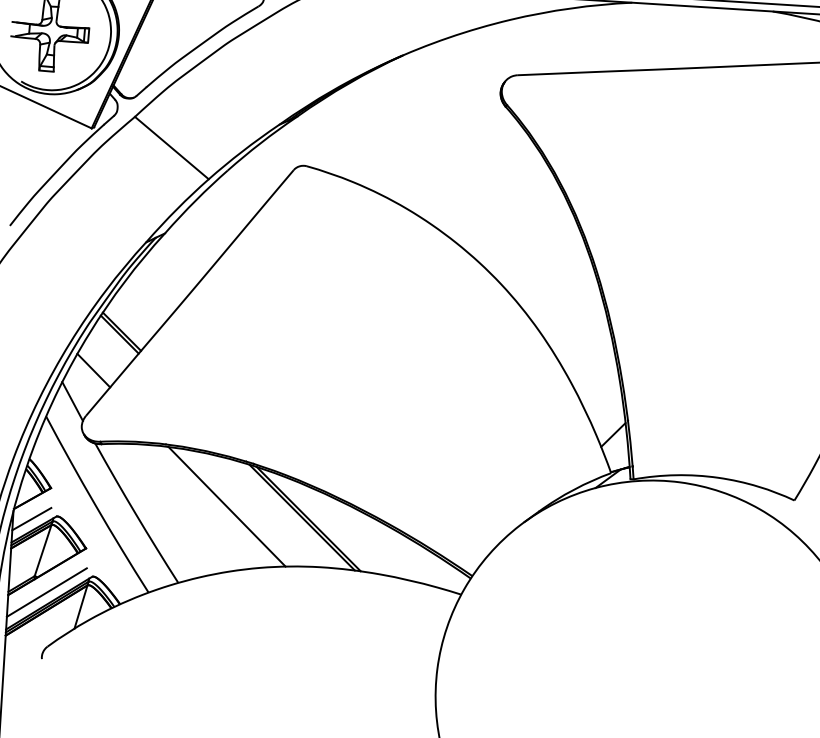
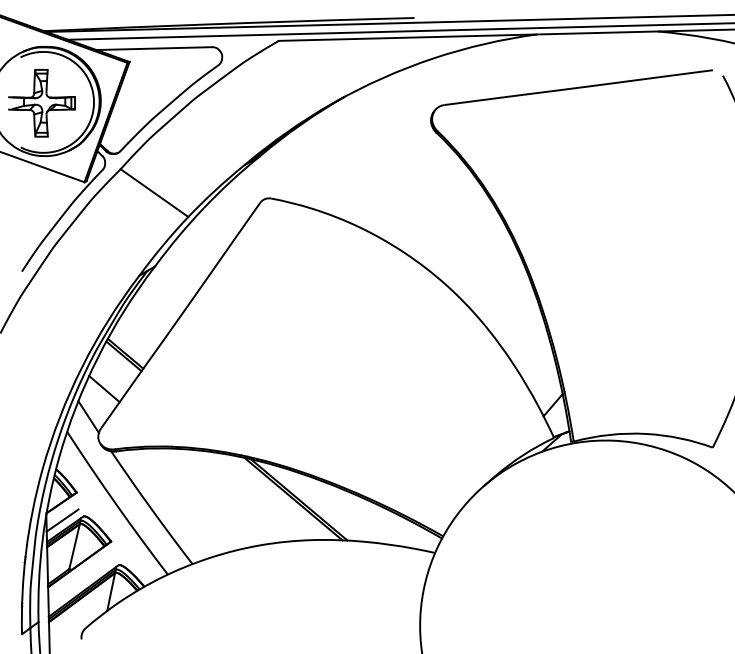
line: (225, 506) -> (227, 495), removed
line: (46, 591) -> (80, 581), removed

